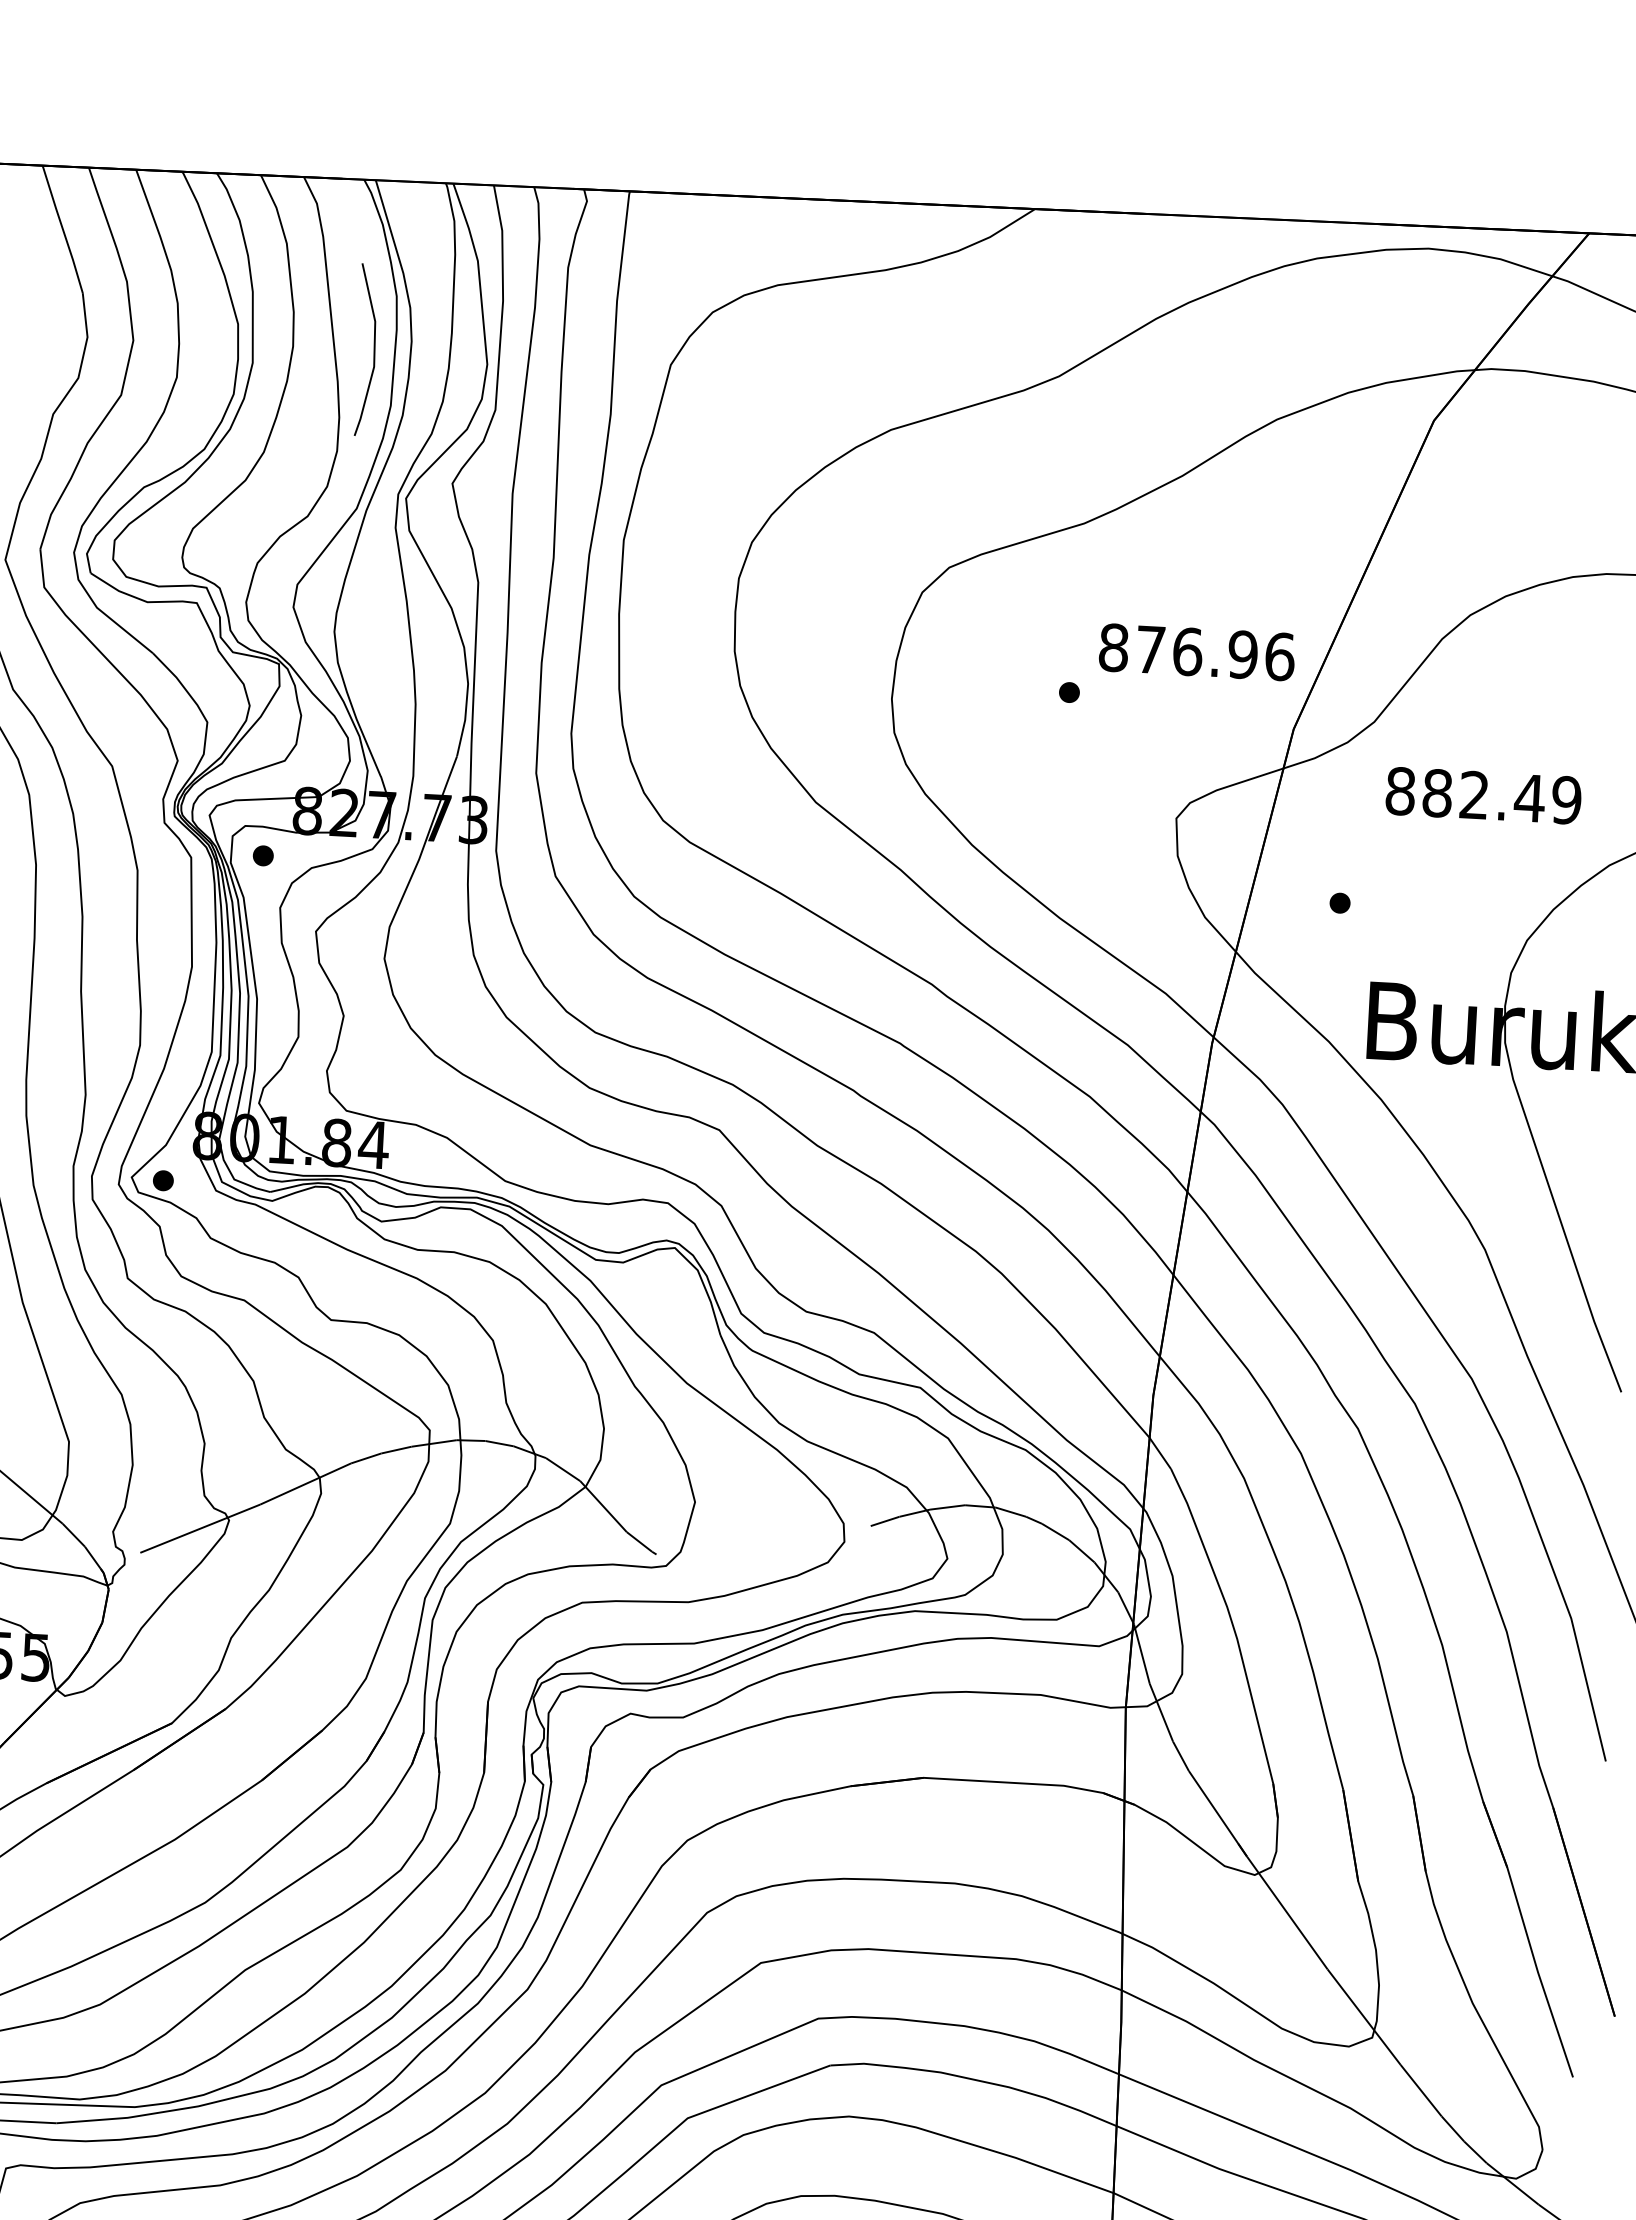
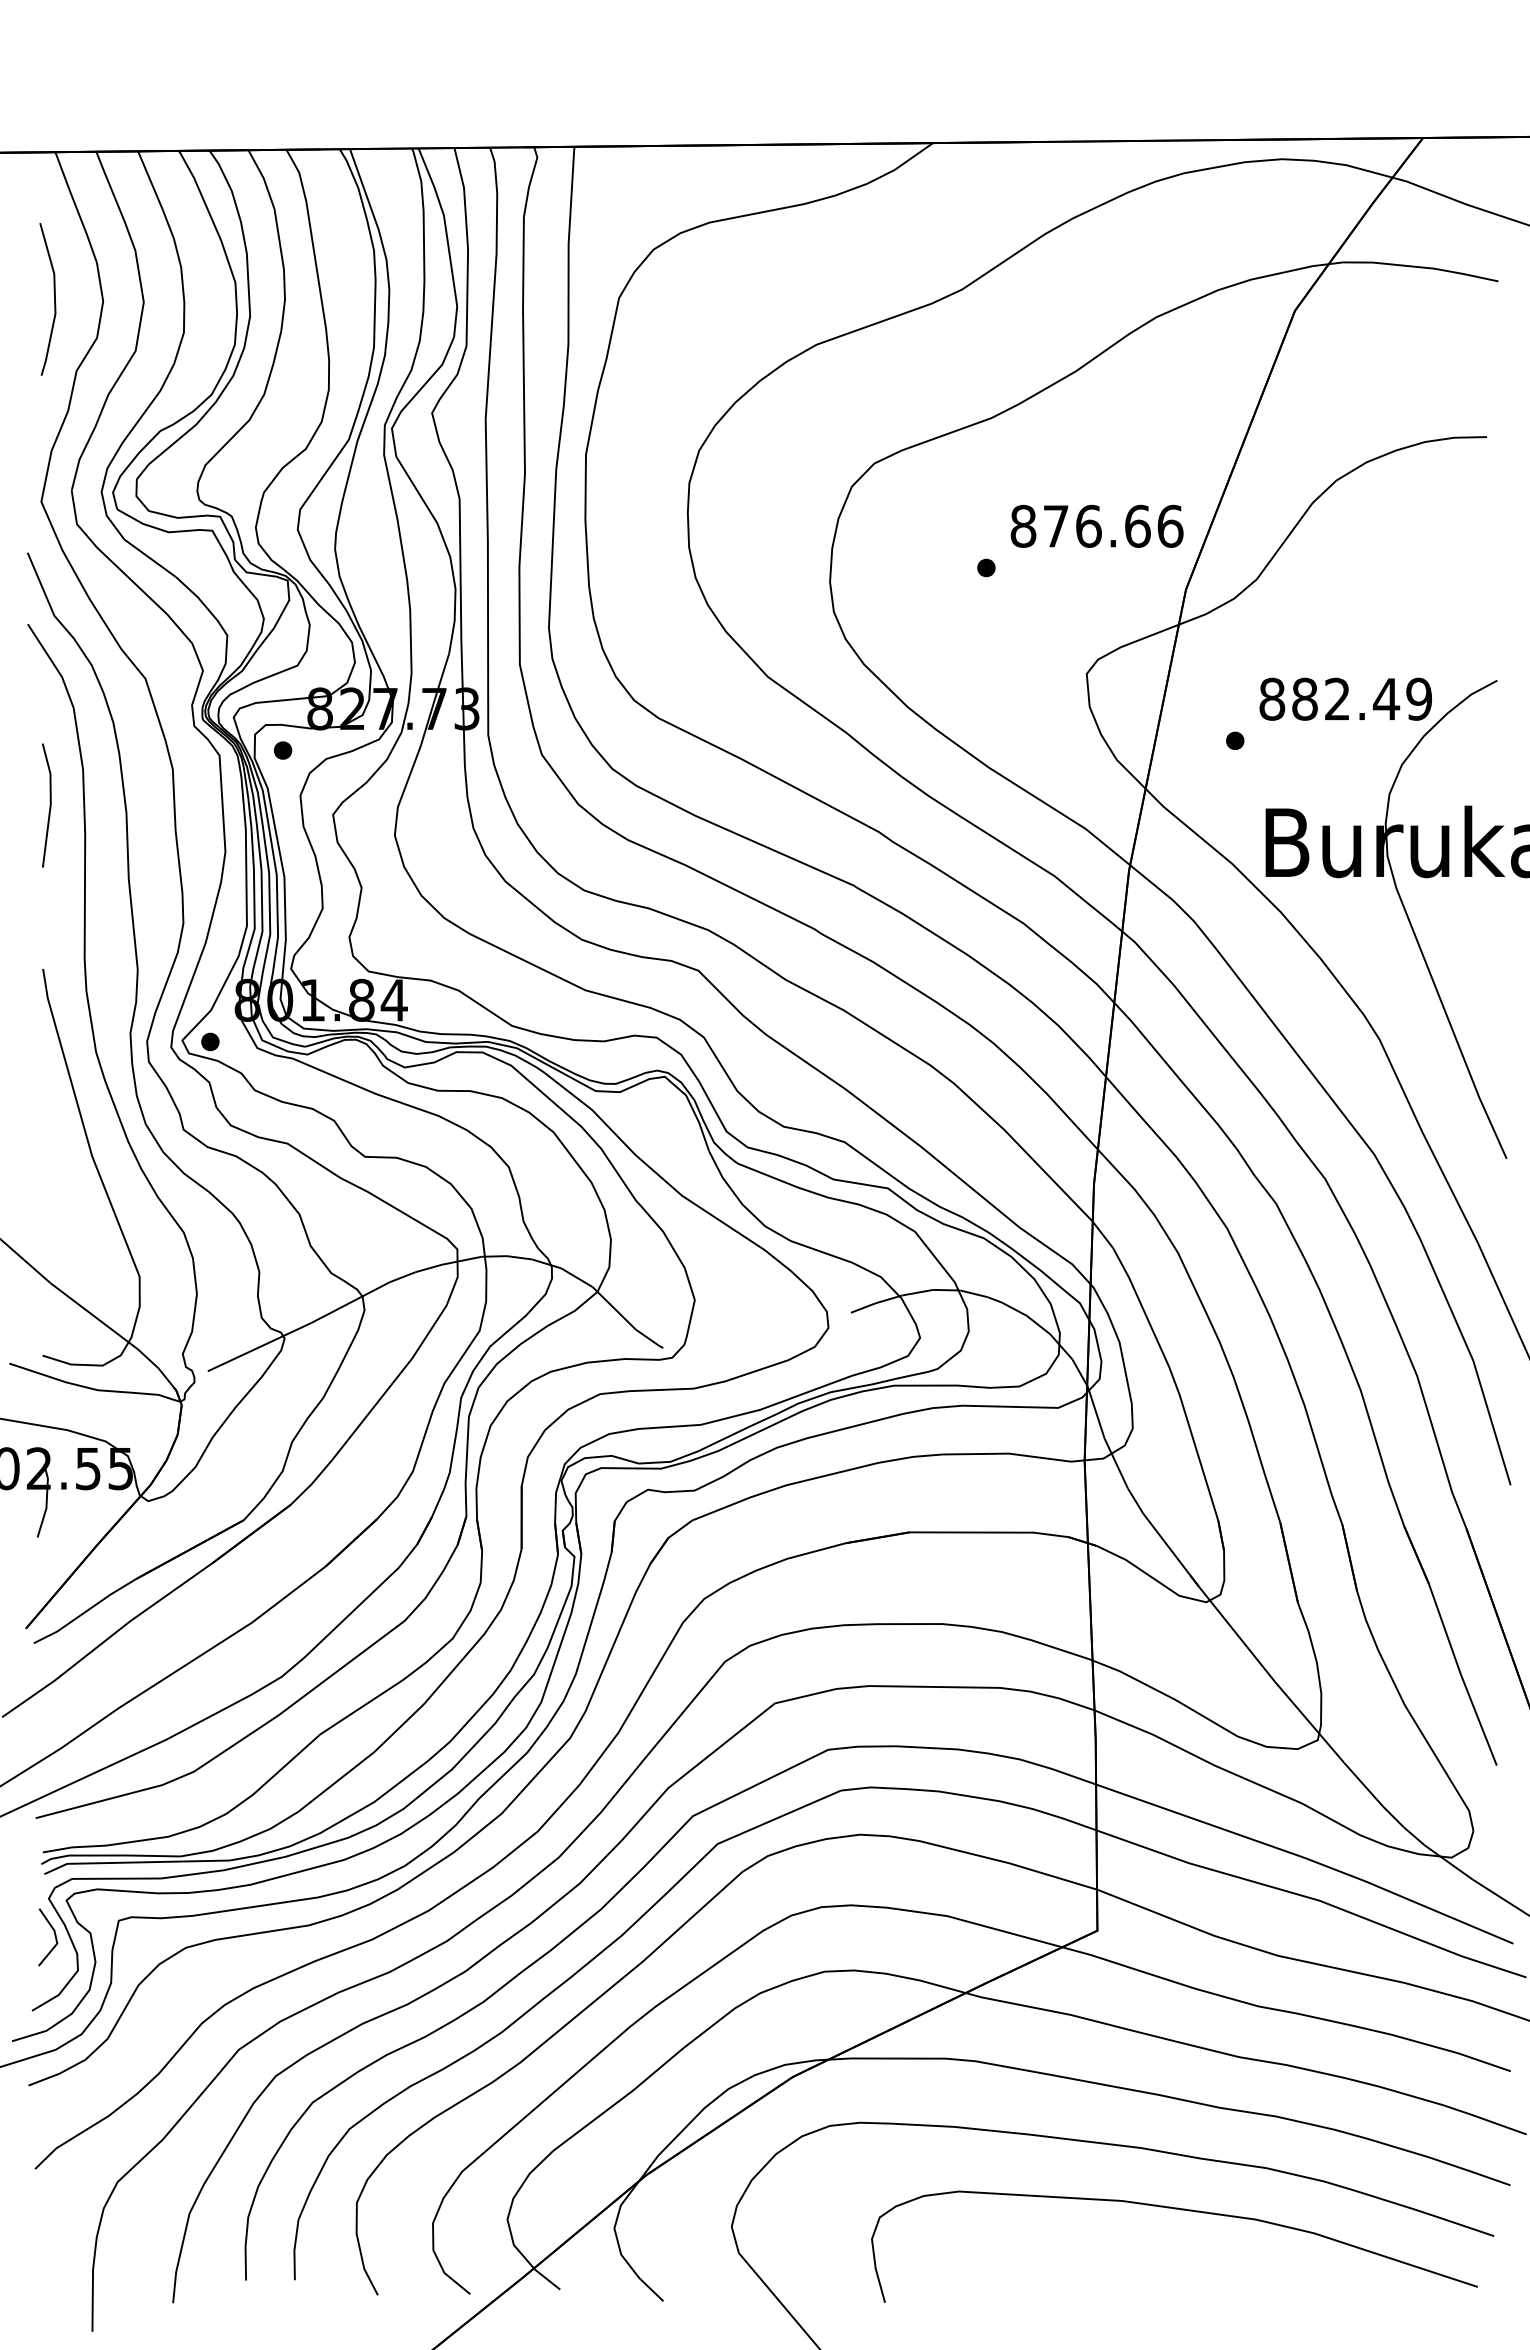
line: (373, 350) -> (54, 299), moved
text: (1242, 653) -> (1137, 525), 876.96 -> 876.66
text: (1483, 794) -> (1345, 698), moved

